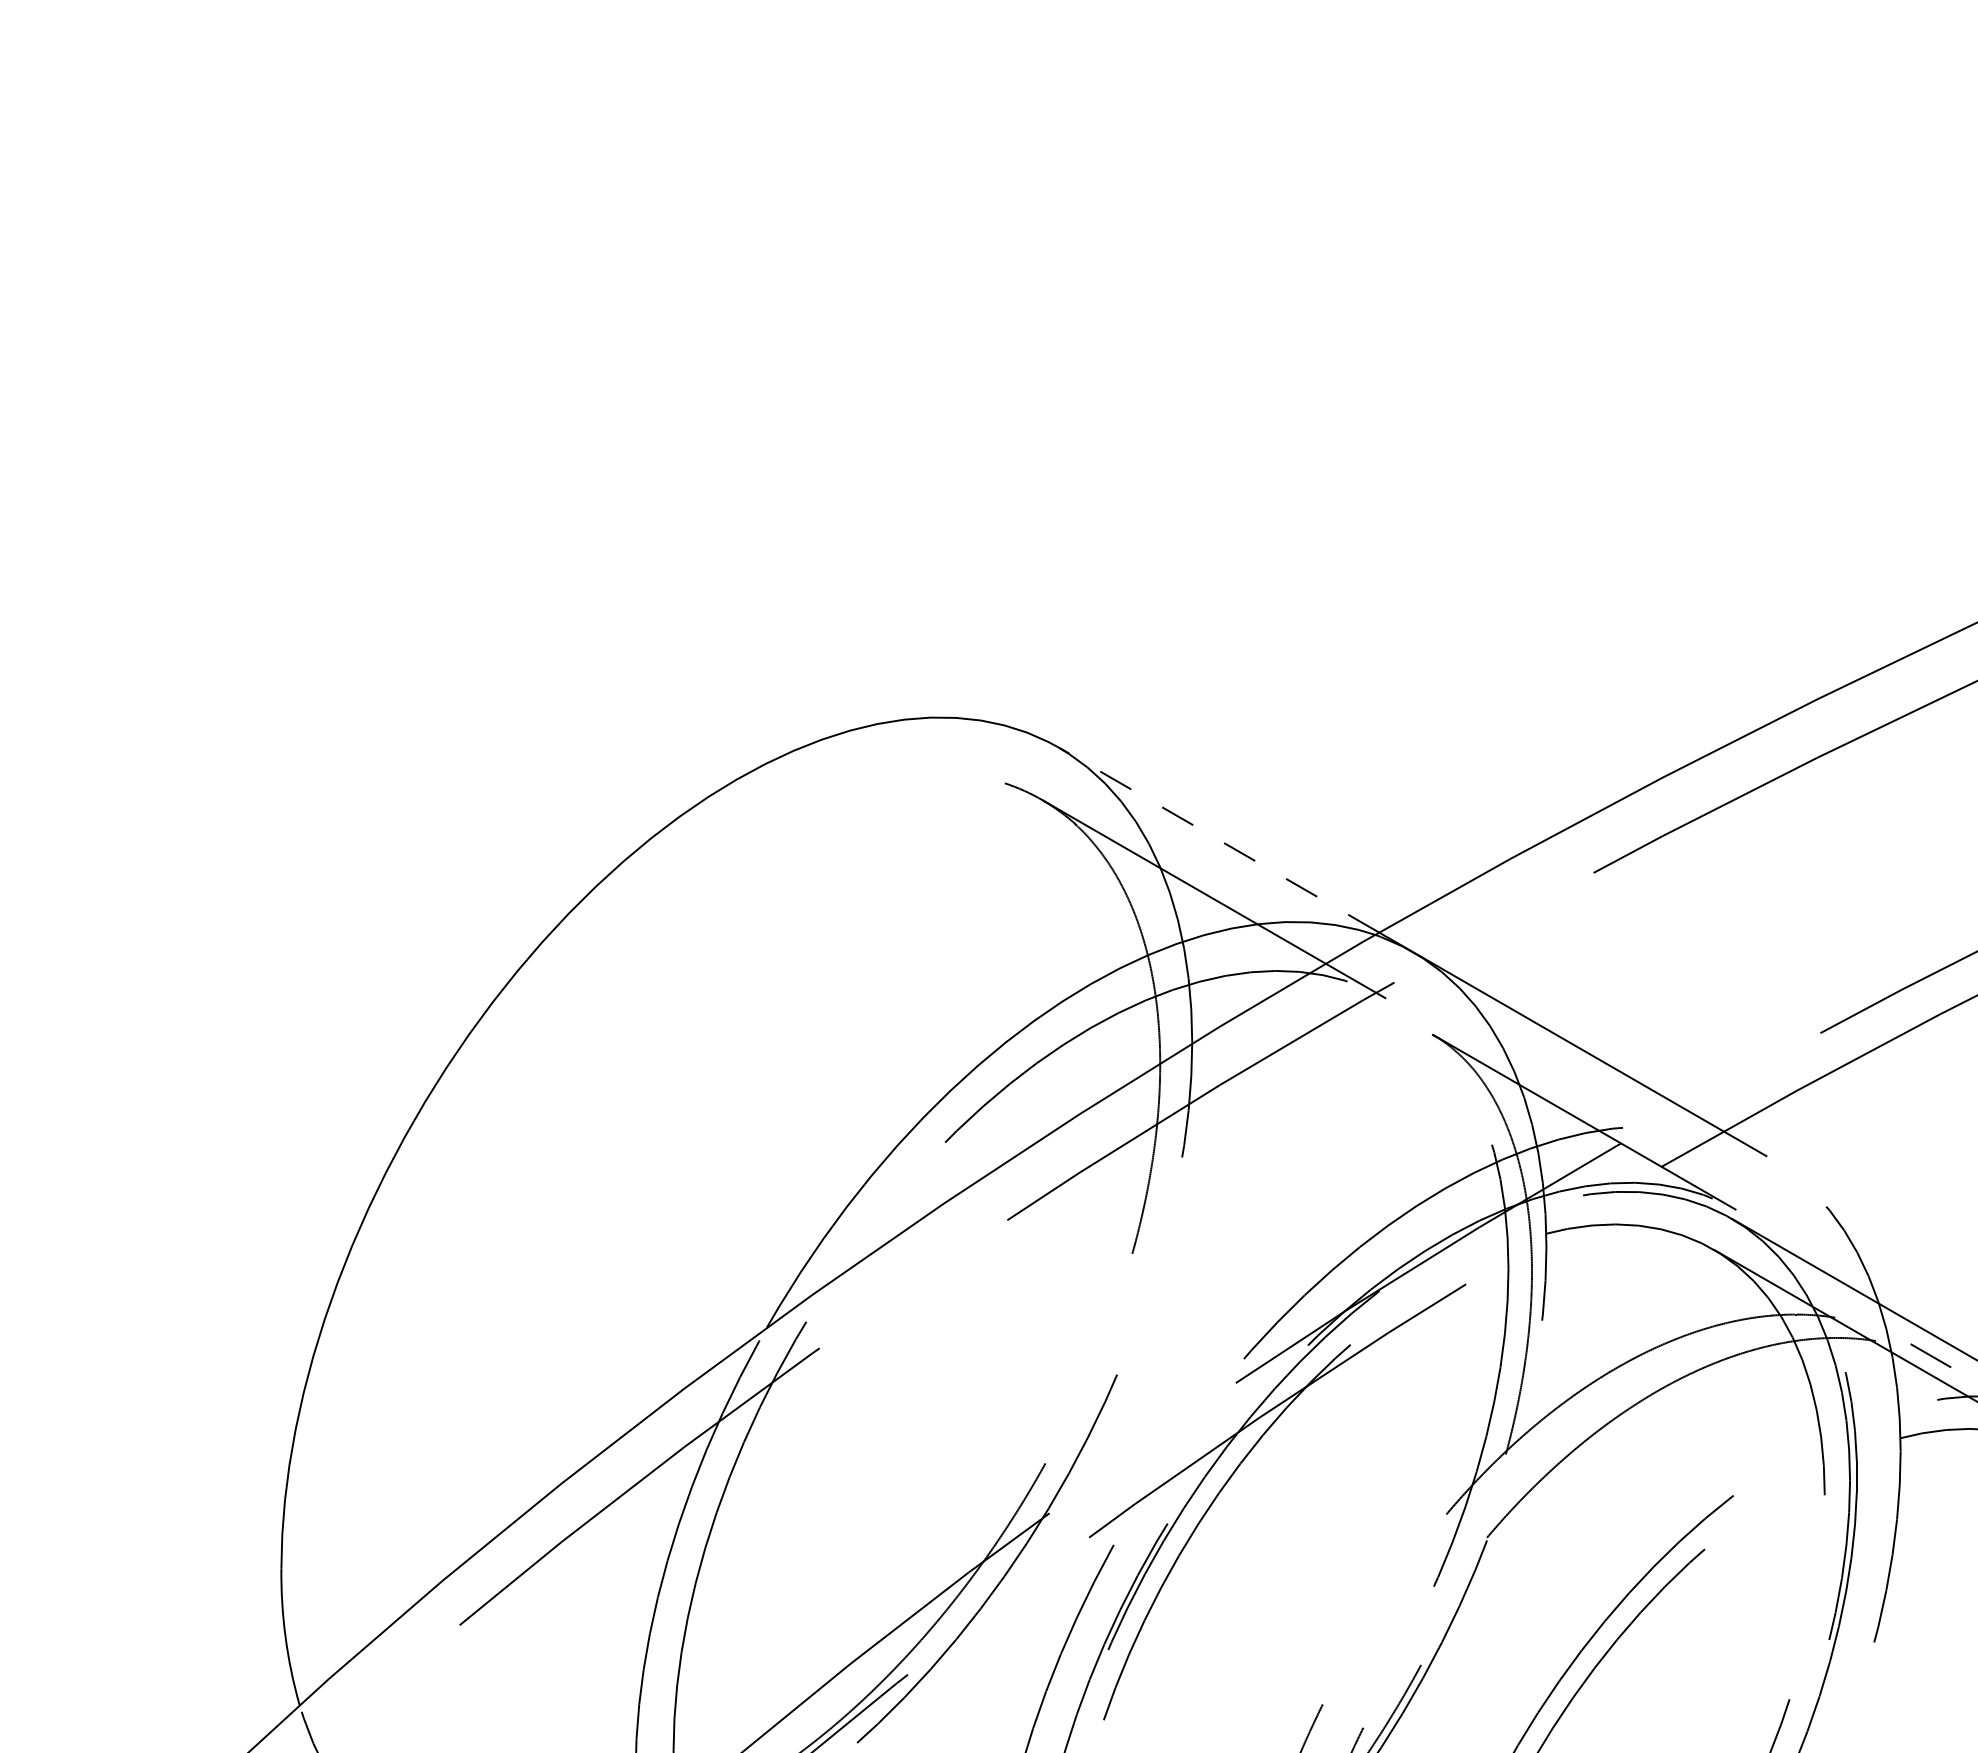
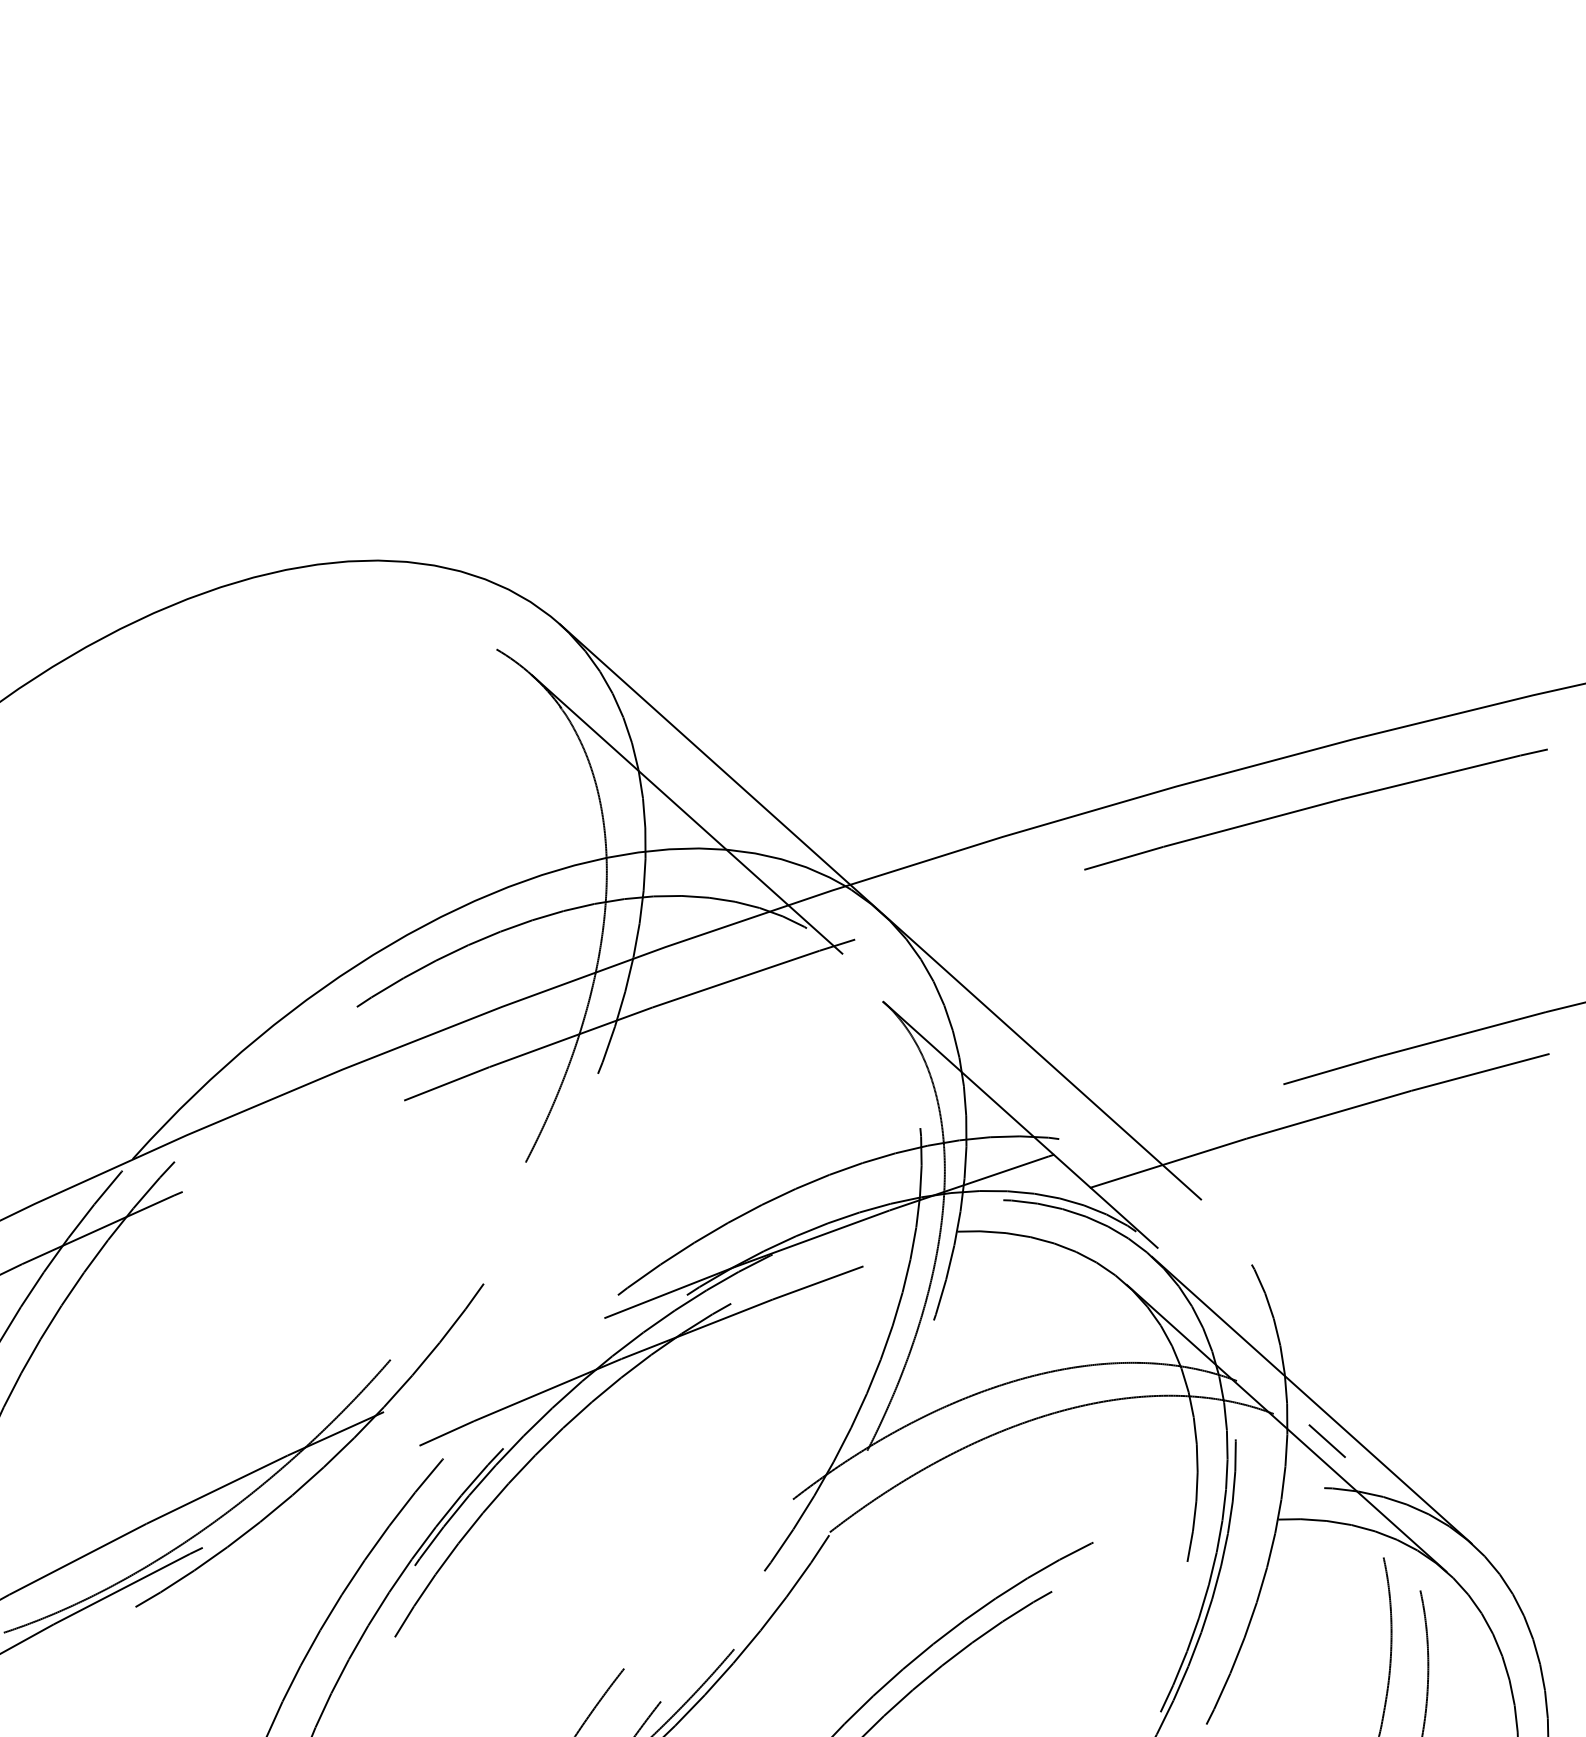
line: (1218, 840) -> (704, 754), dashed -> solid

